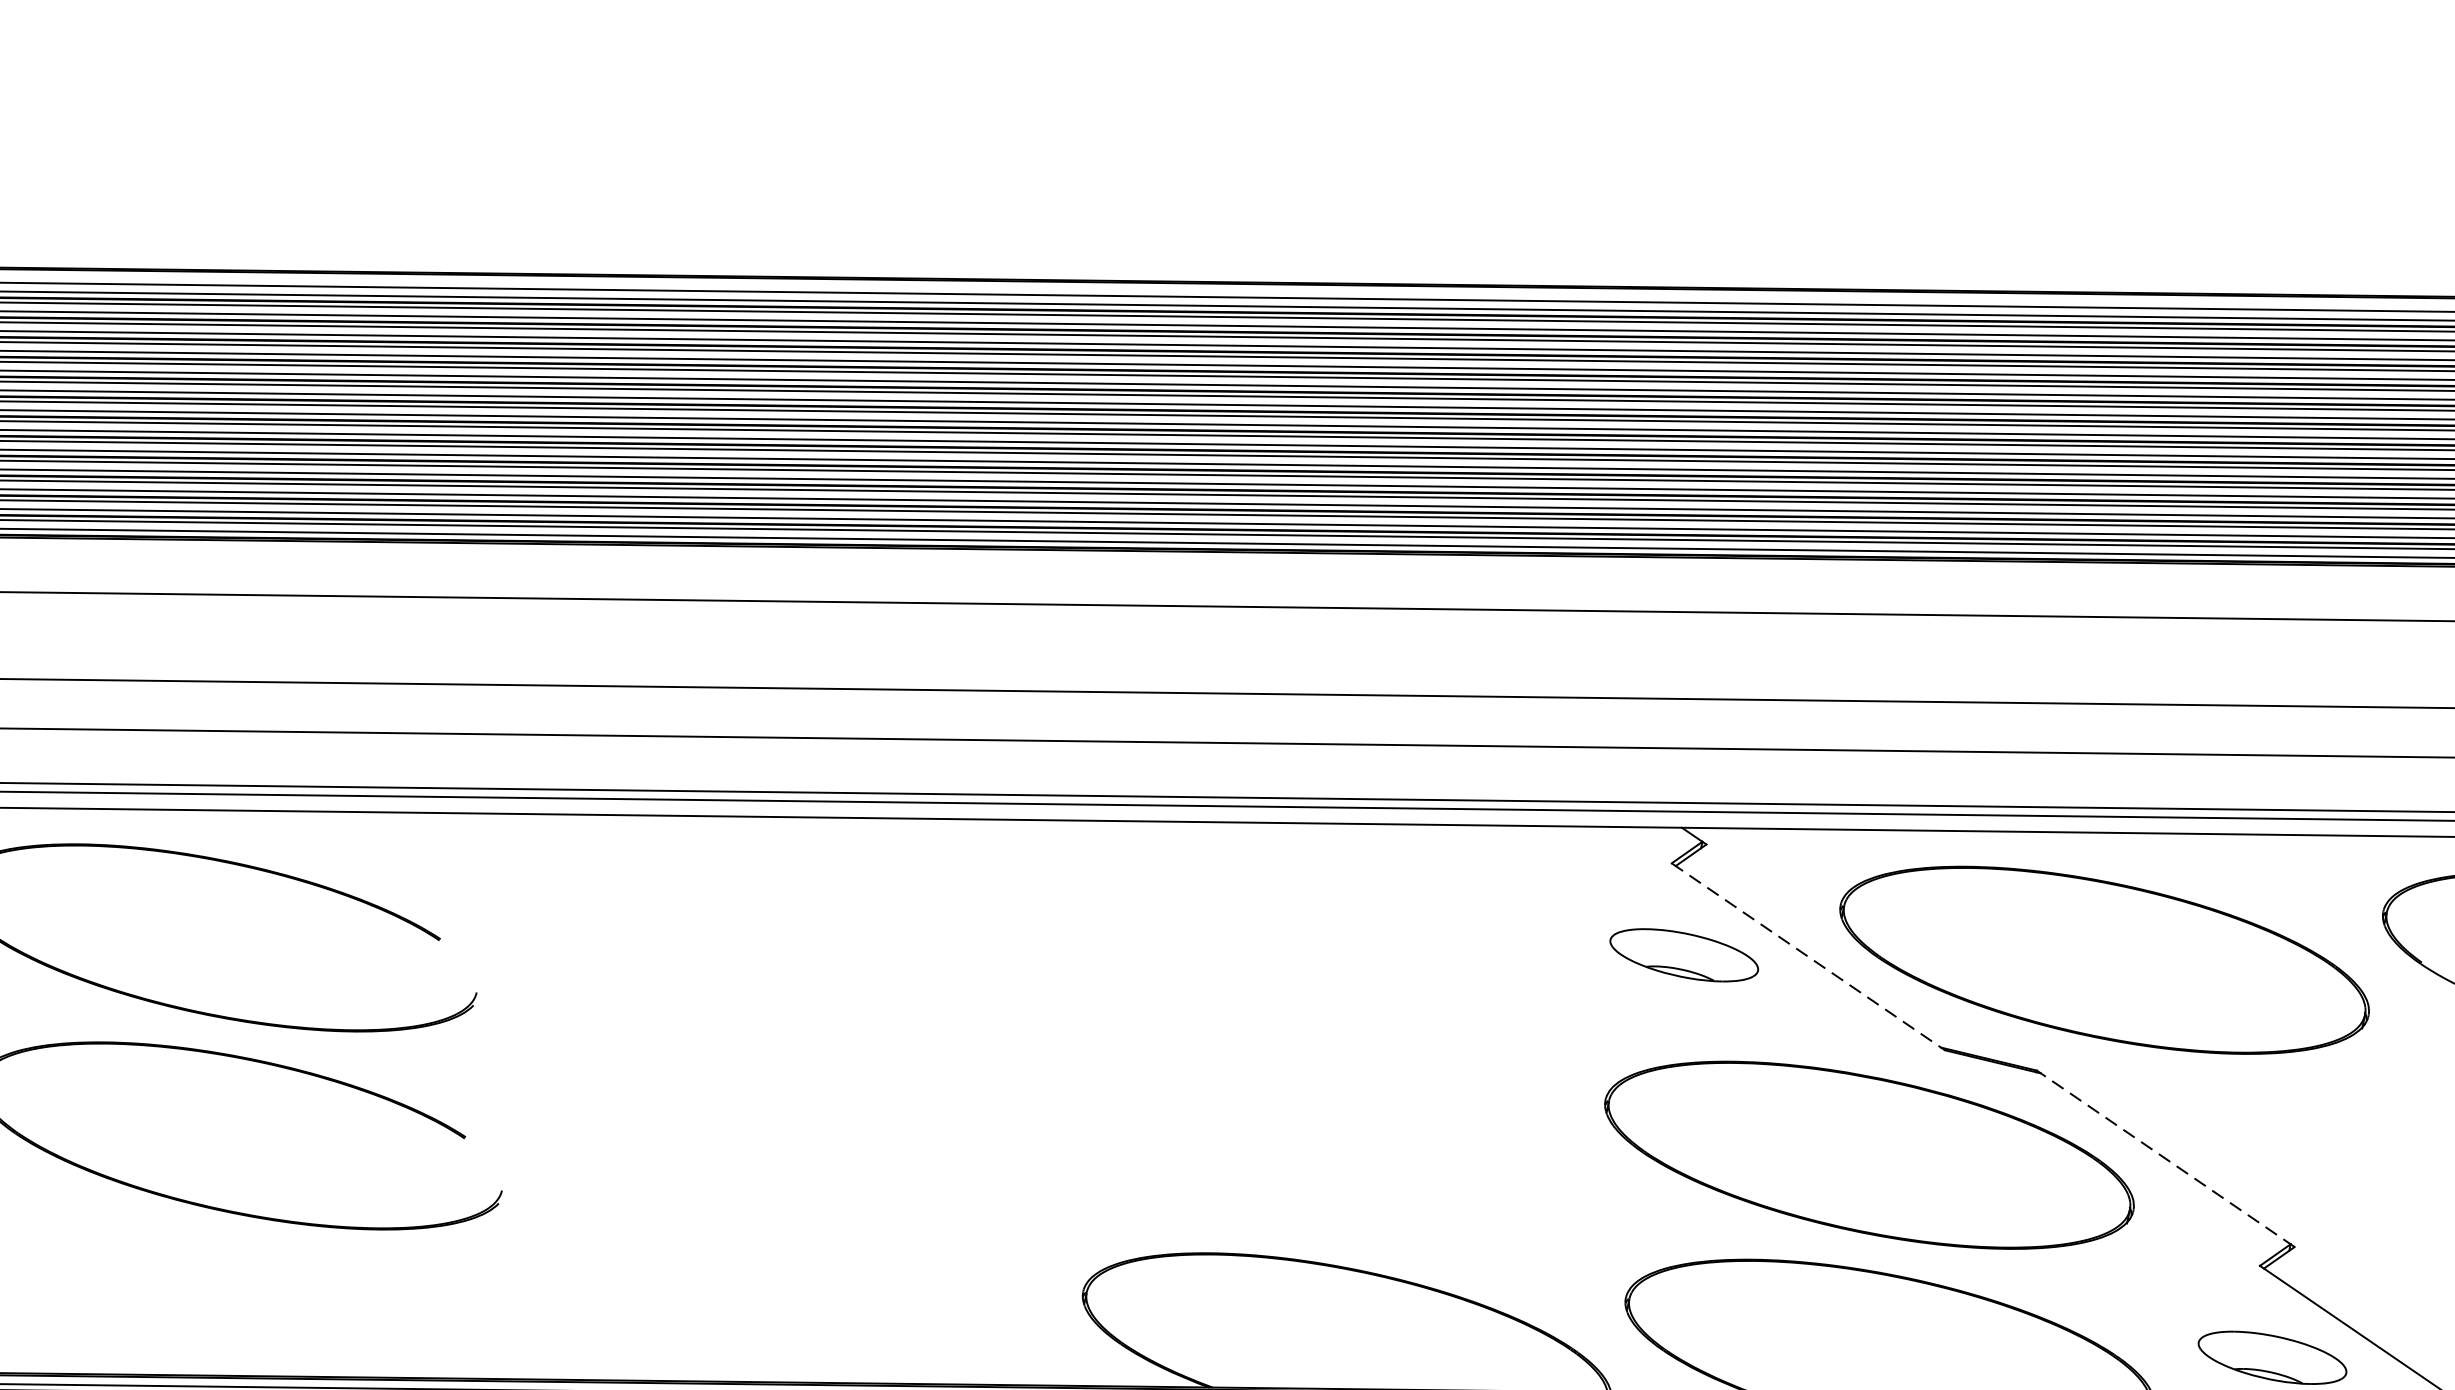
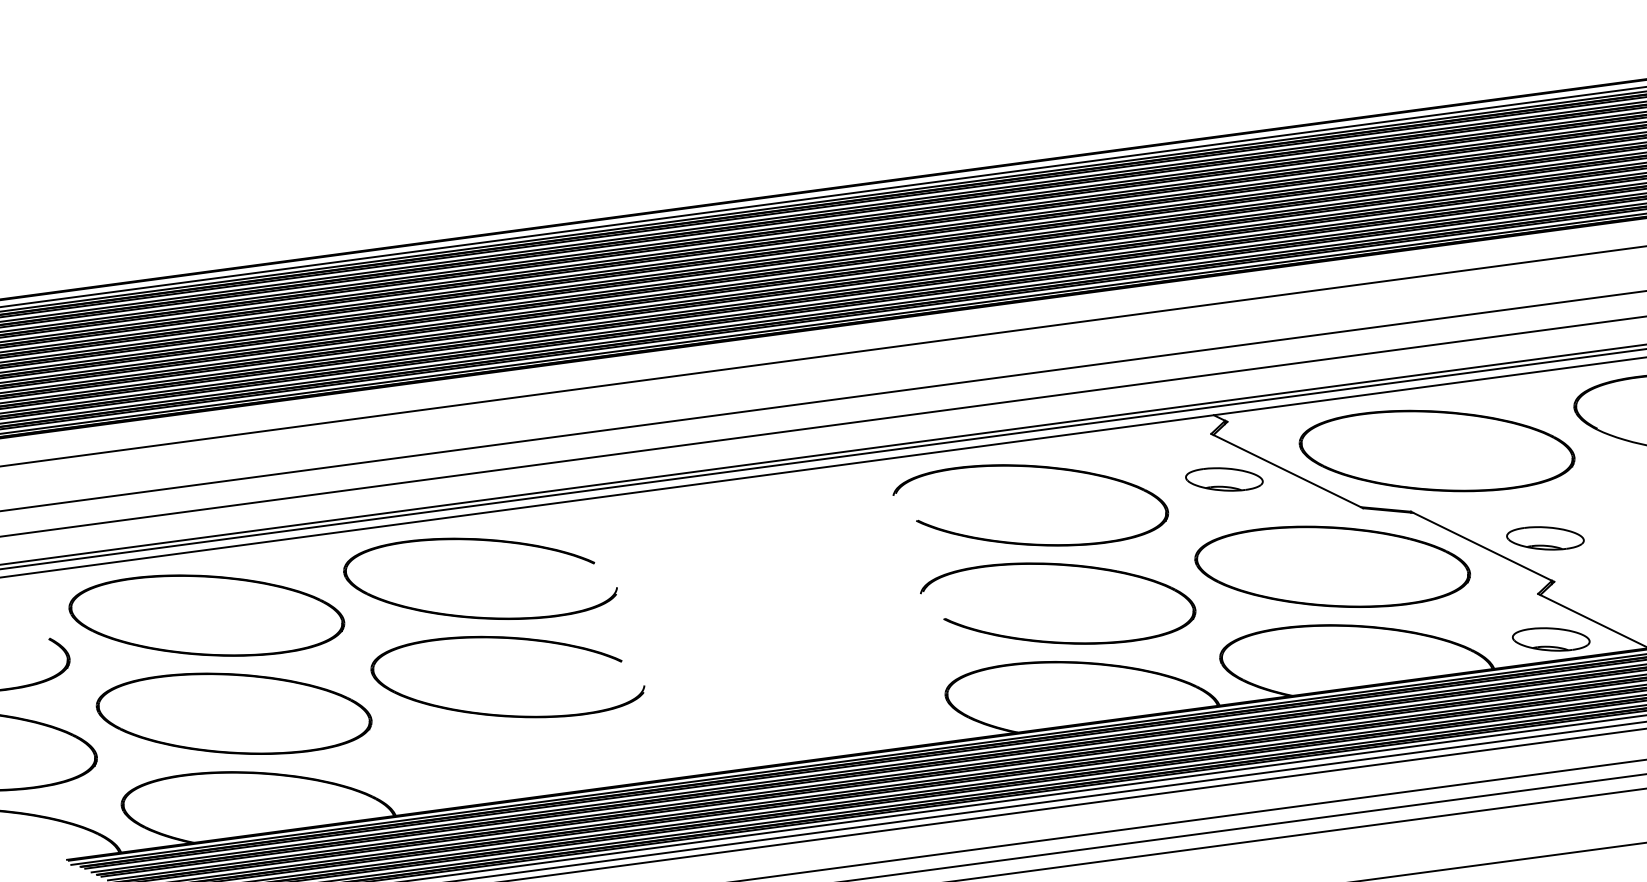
line: (1808, 957) -> (1287, 471), dashed -> solid
part: (1275, 1020) -> (1022, 542), added
part: (1351, 1079) -> (1065, 566), added
line: (2165, 1158) -> (1482, 546), dashed -> solid
part: (2289, 1160) -> (1545, 538), added

